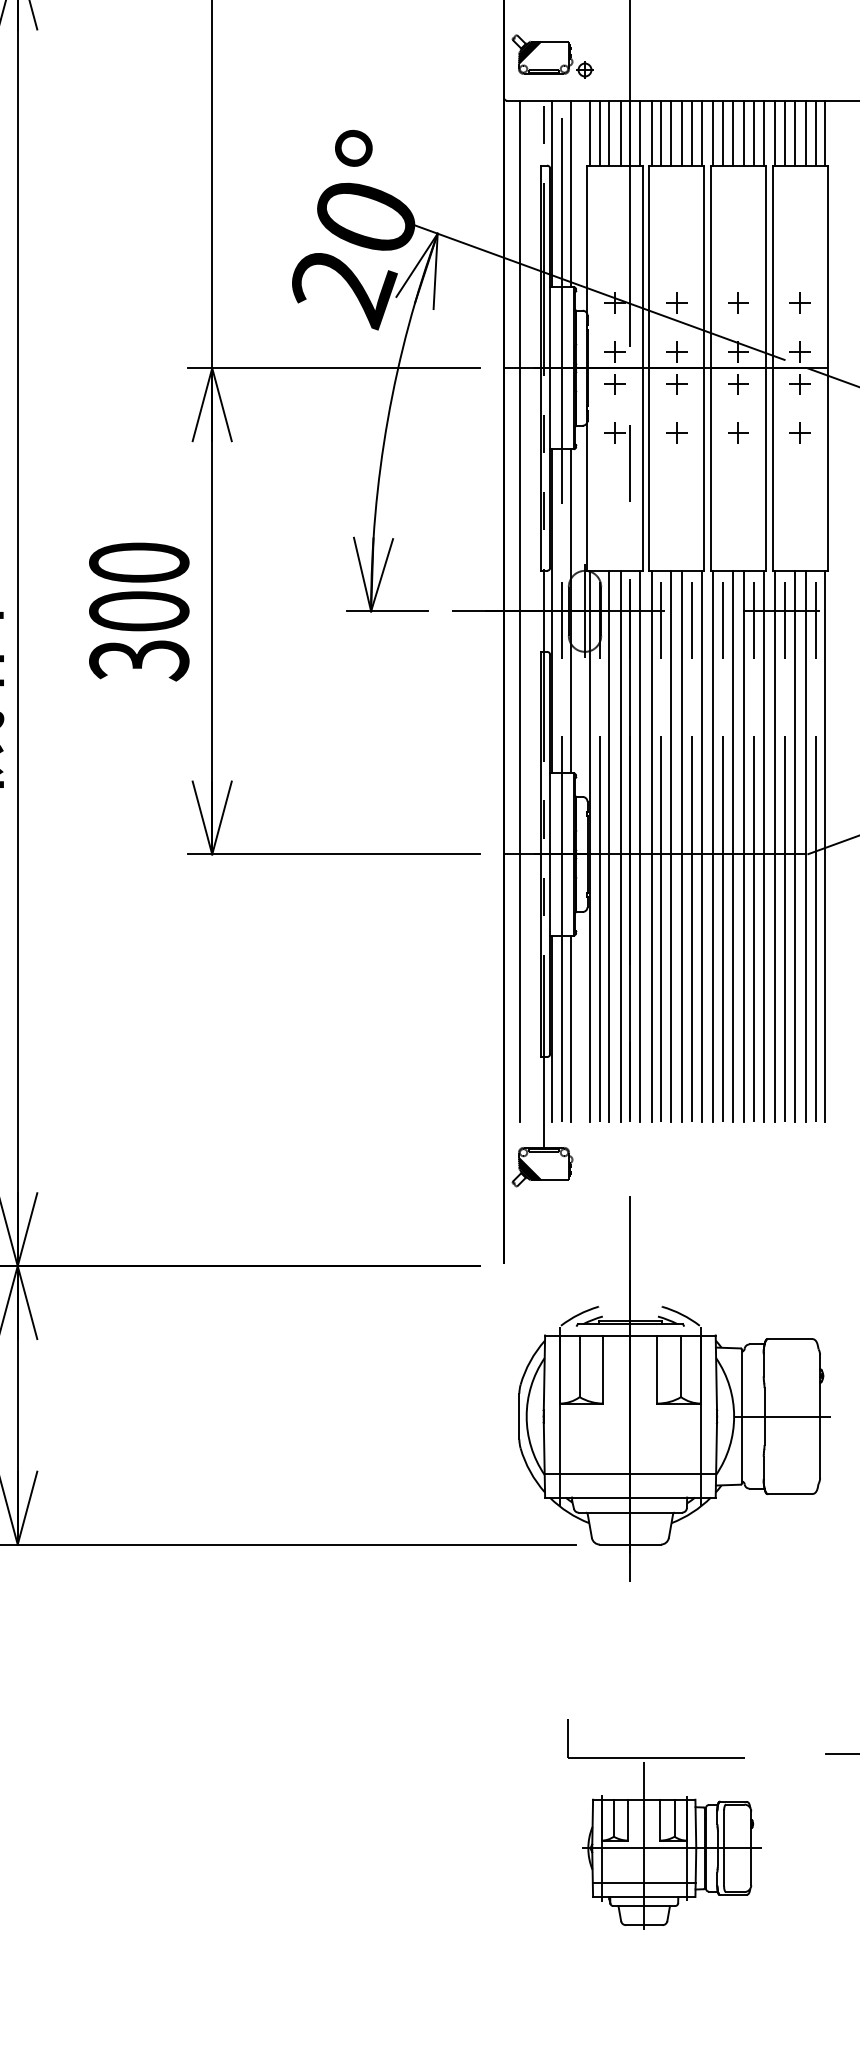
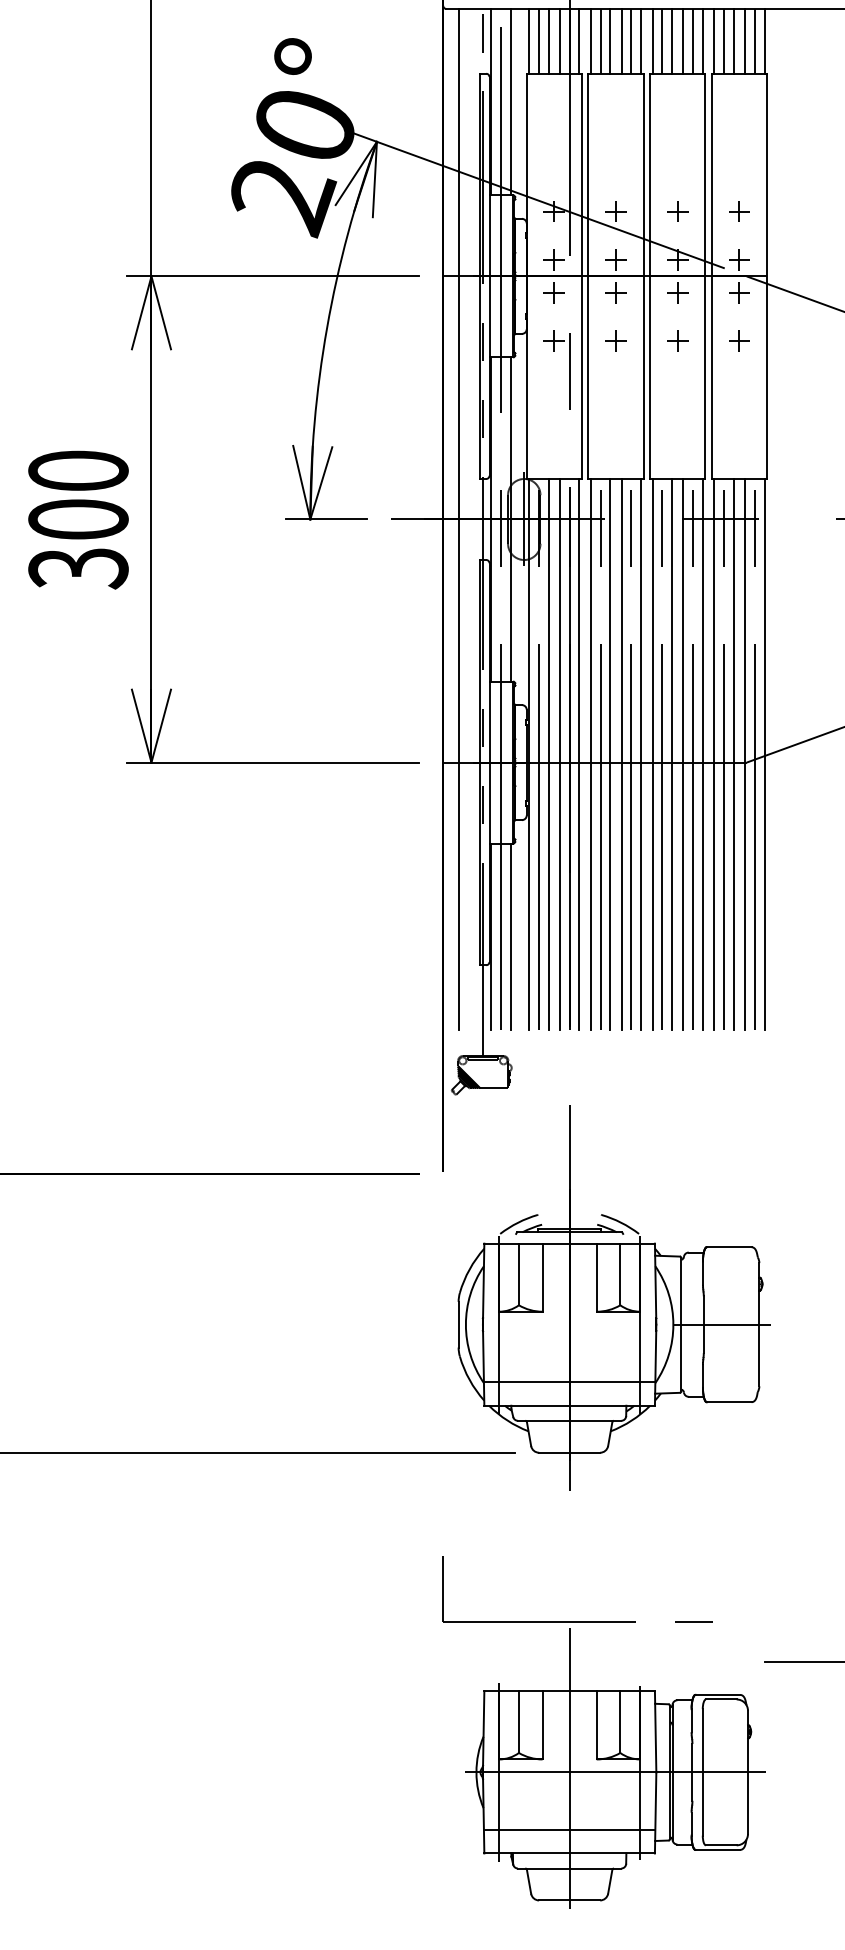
part: (664, 1824) -> (603, 1732), size x1.67

